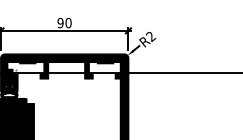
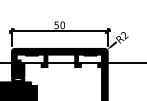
text: (60, 22) -> (56, 24), 90 -> 50

